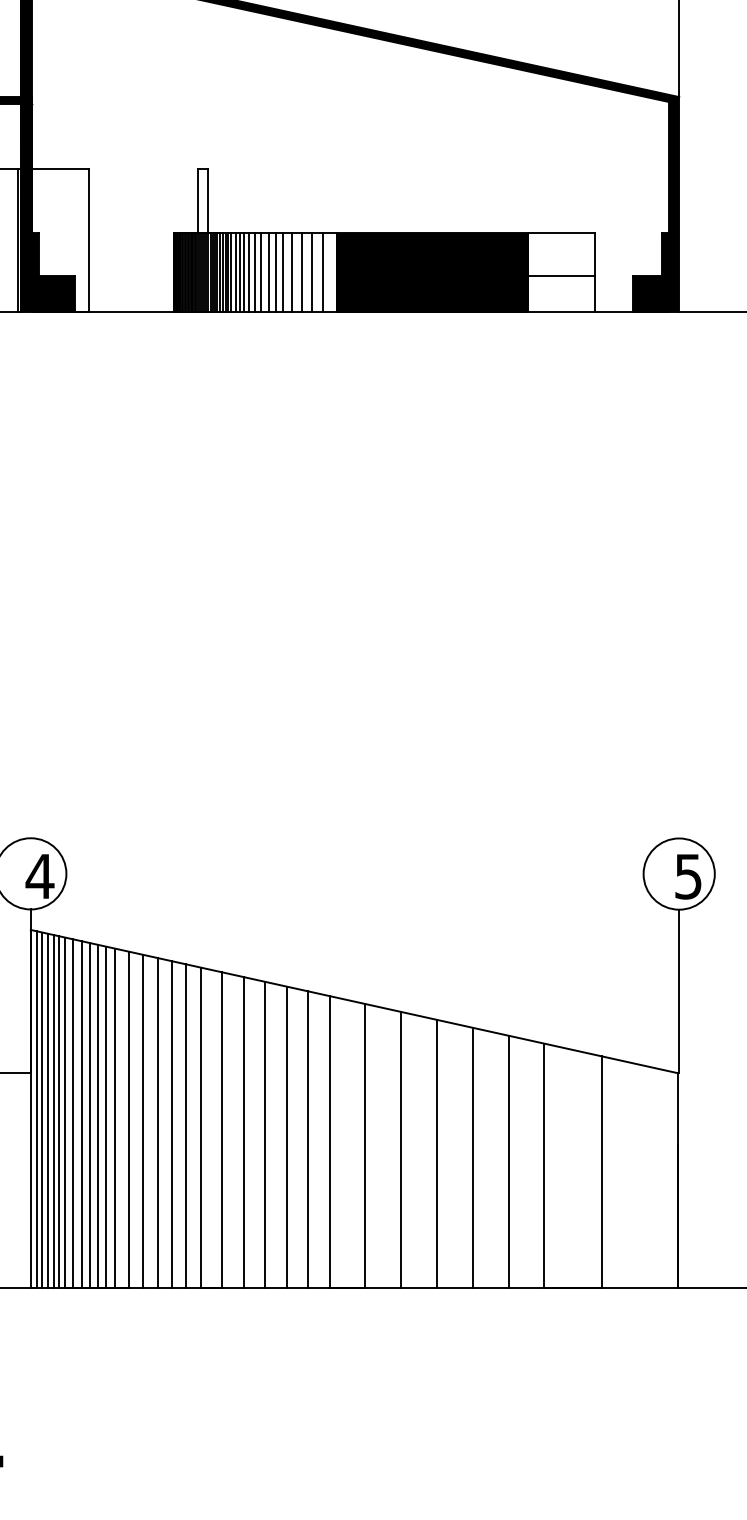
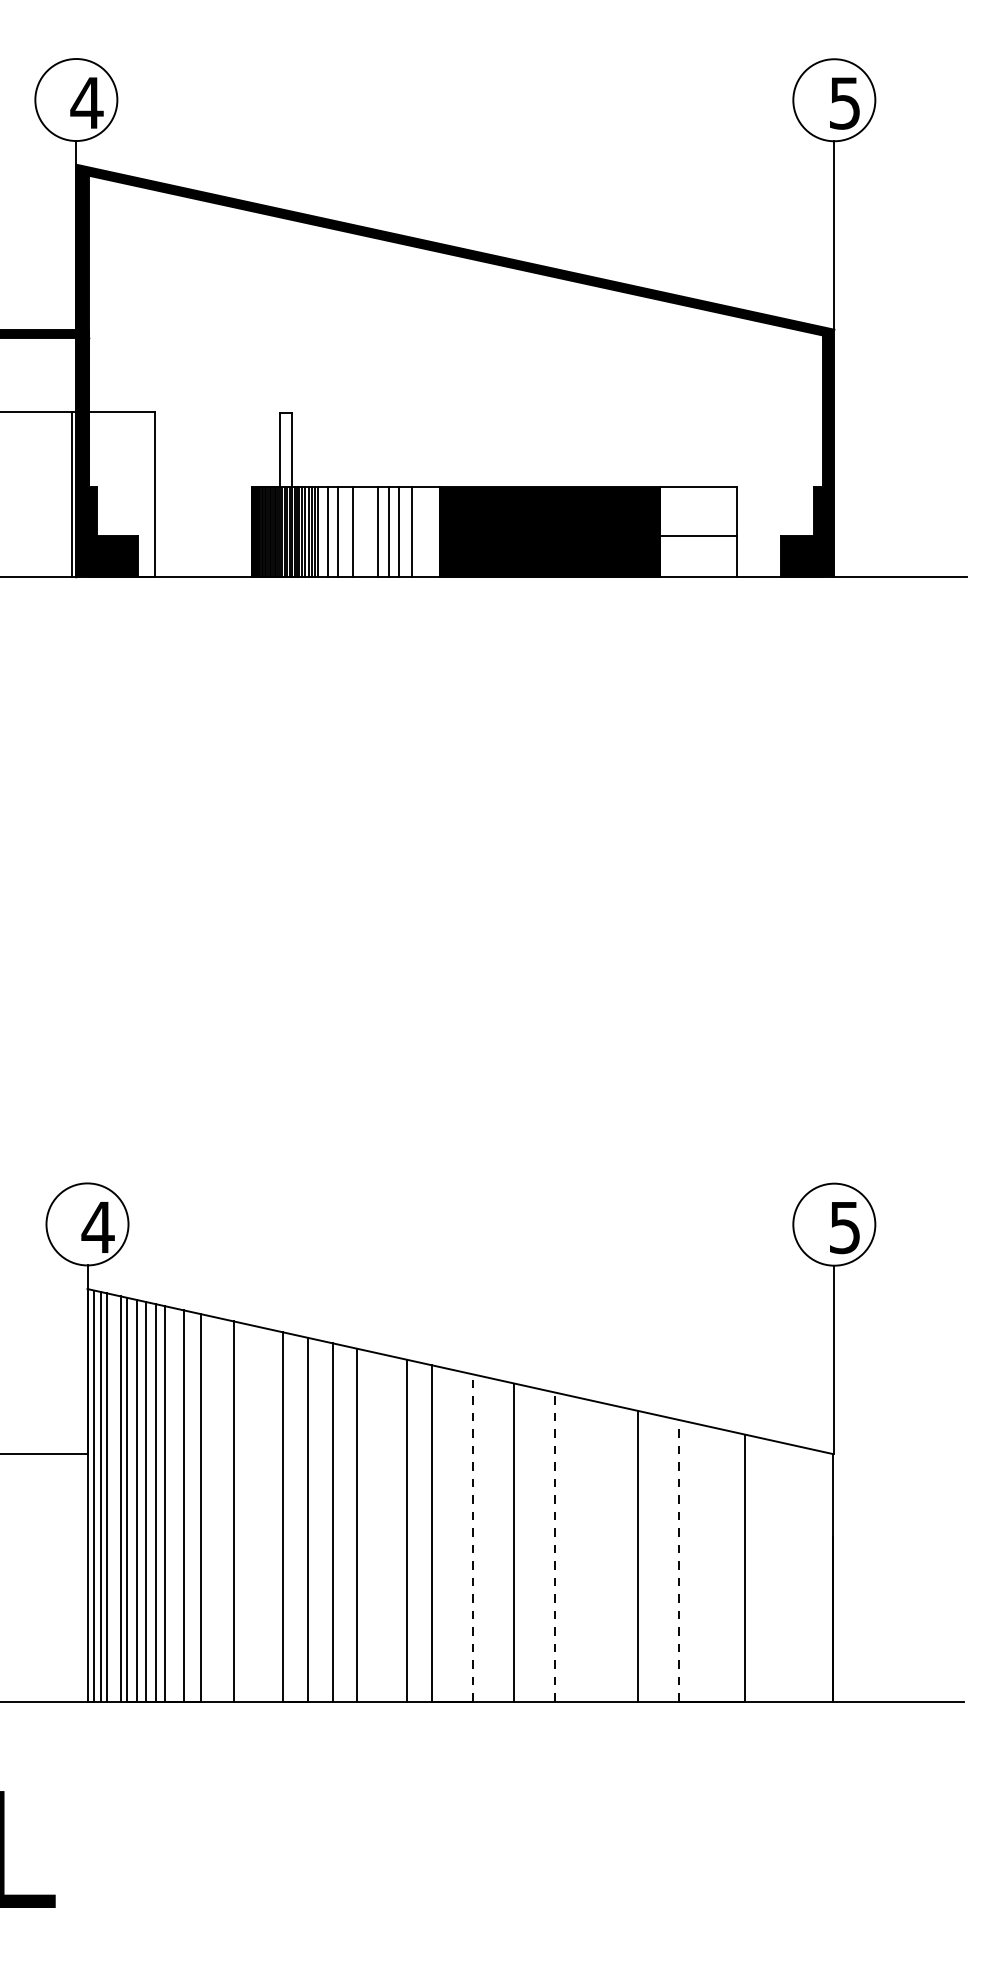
line: (235, 272) -> (323, 531), removed
line: (244, 272) -> (333, 531), removed
line: (254, 272) -> (345, 531), removed
line: (268, 272) -> (361, 531), removed
line: (275, 272) -> (369, 531), removed
line: (323, 272) -> (424, 531), removed
line: (53, 1110) -> (113, 1497), removed
line: (106, 1117) -> (174, 1504), removed
line: (143, 1121) -> (217, 1509), removed
line: (172, 1124) -> (250, 1513), removed
line: (186, 1125) -> (266, 1514), removed
line: (286, 1136) -> (382, 1527), removed
line: (365, 1145) -> (472, 1537), solid -> dashed
line: (437, 1154) -> (555, 1547), solid -> dashed
line: (472, 1157) -> (596, 1551), removed
line: (544, 1165) -> (679, 1560), solid -> dashed

